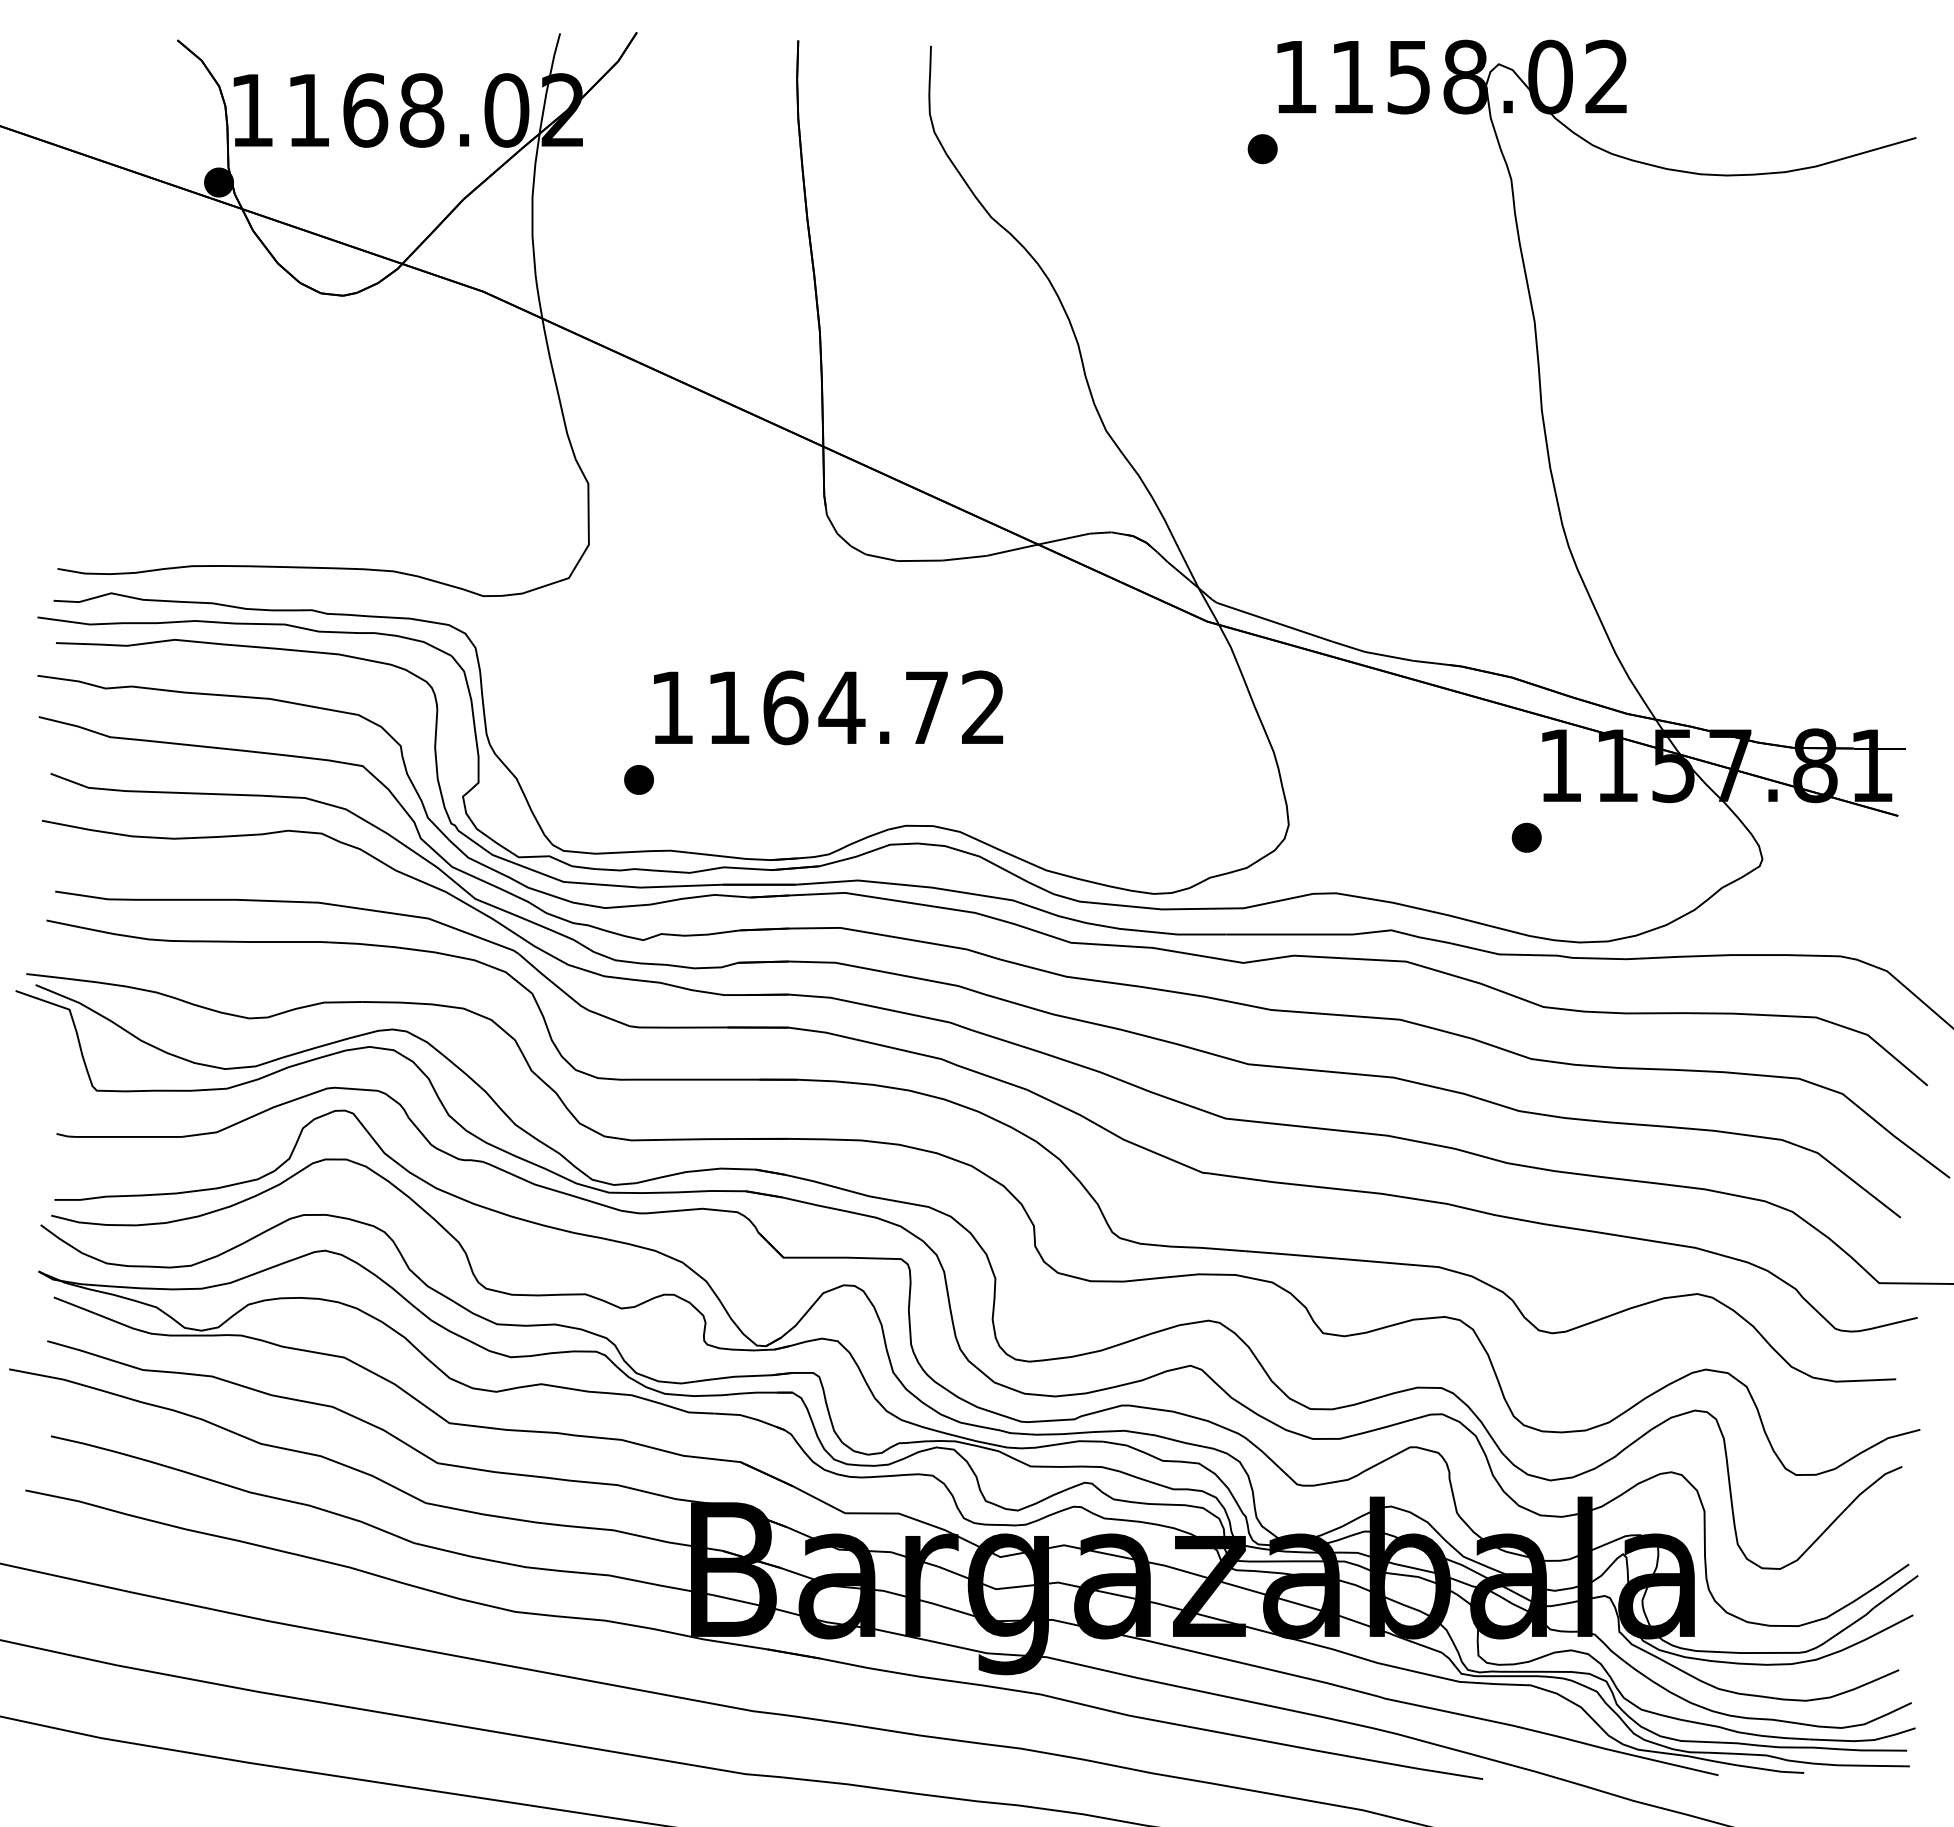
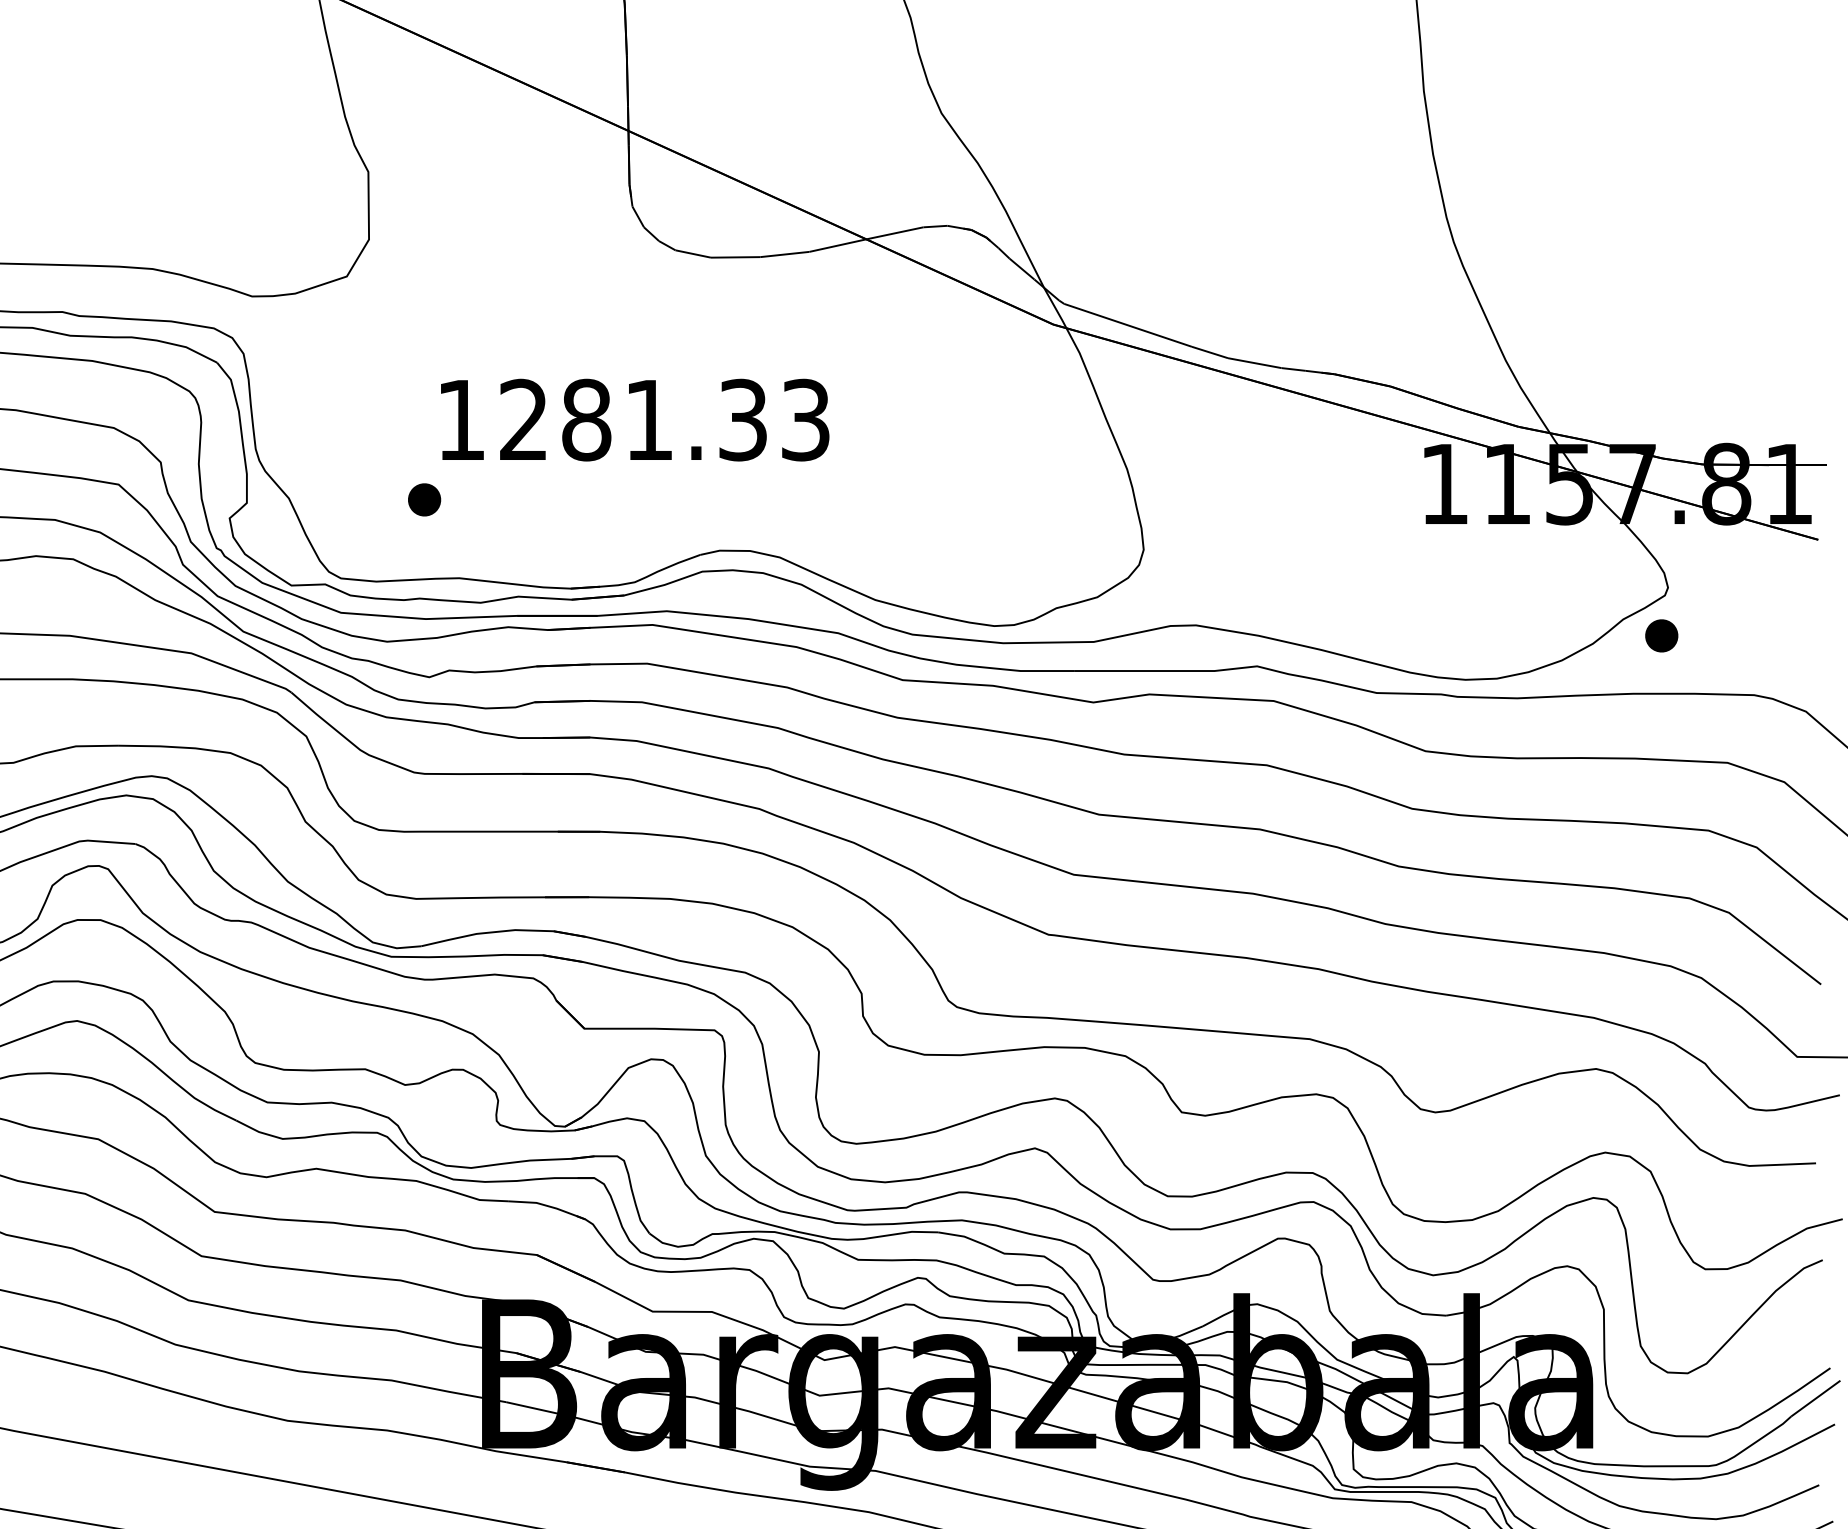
text: (855, 707) -> (664, 419), 1164.72 -> 1281.33
part: (1526, 837) -> (1661, 635), moved

